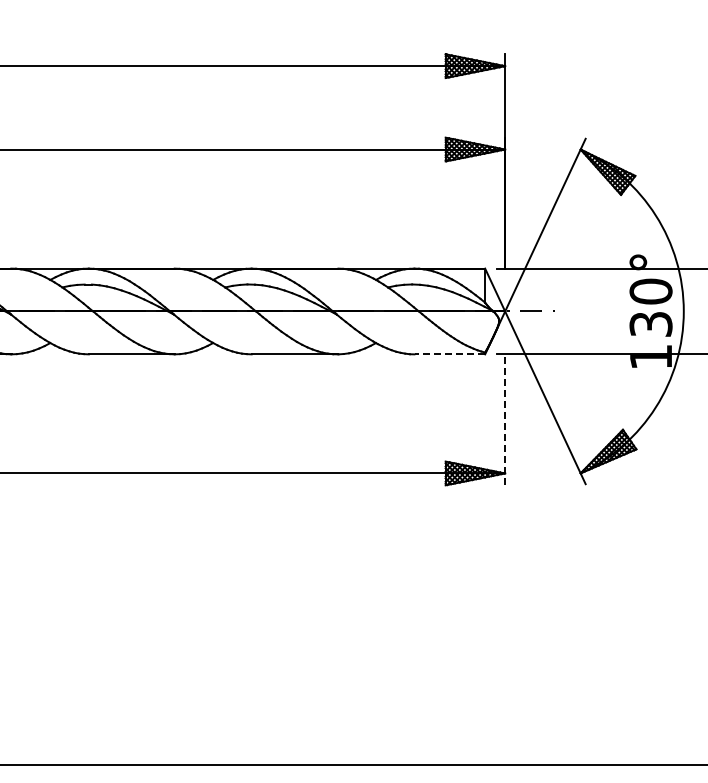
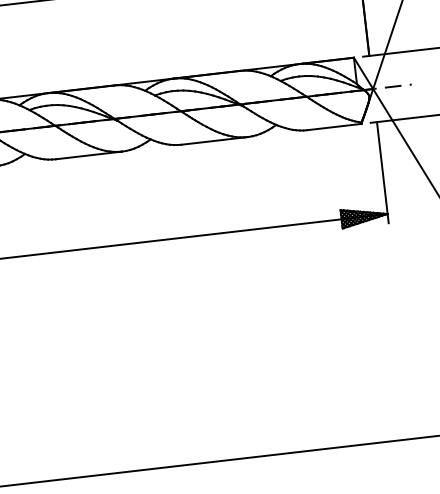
line: (449, 354) -> (334, 127), dashed -> solid
line: (505, 419) -> (383, 172), dashed -> solid

